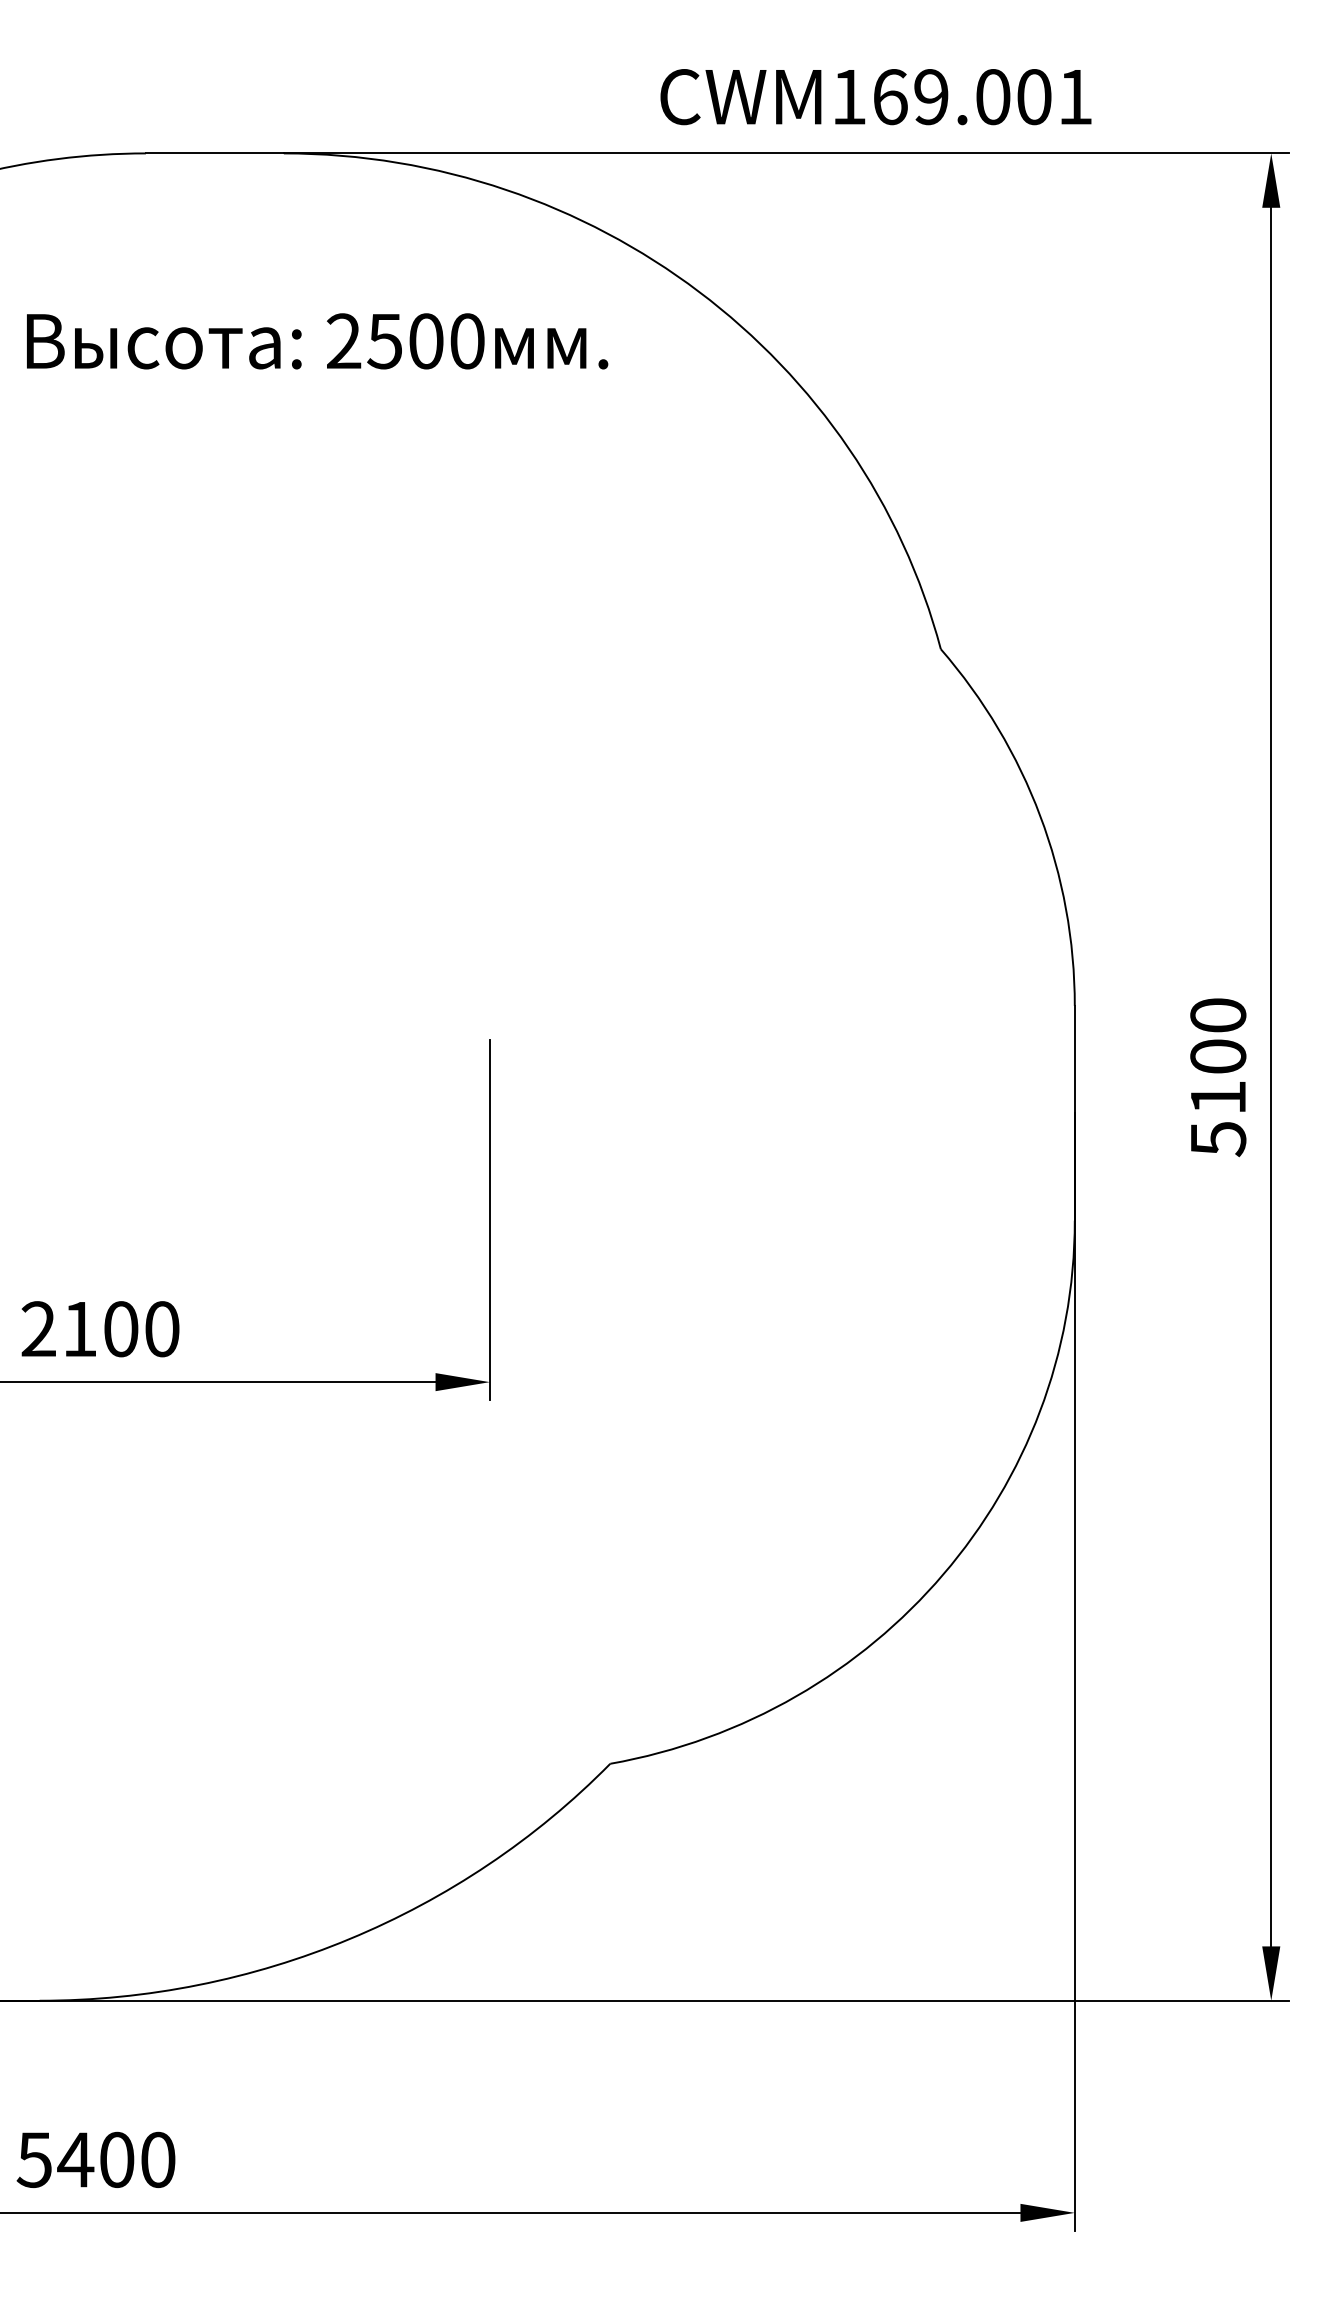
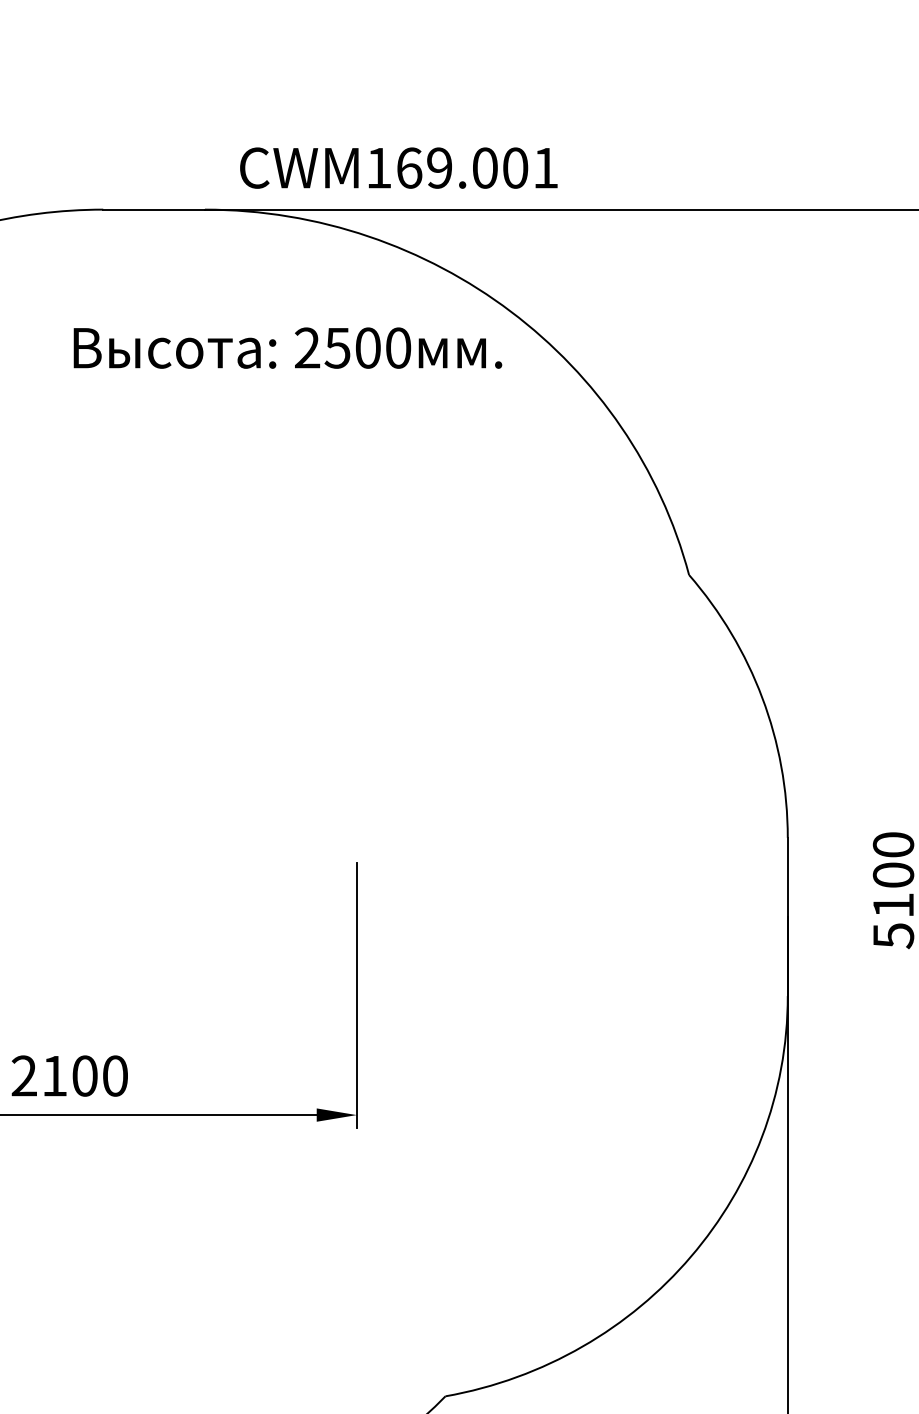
text: (875, 97) -> (398, 168), moved
text: (317, 341) -> (287, 348), moved

